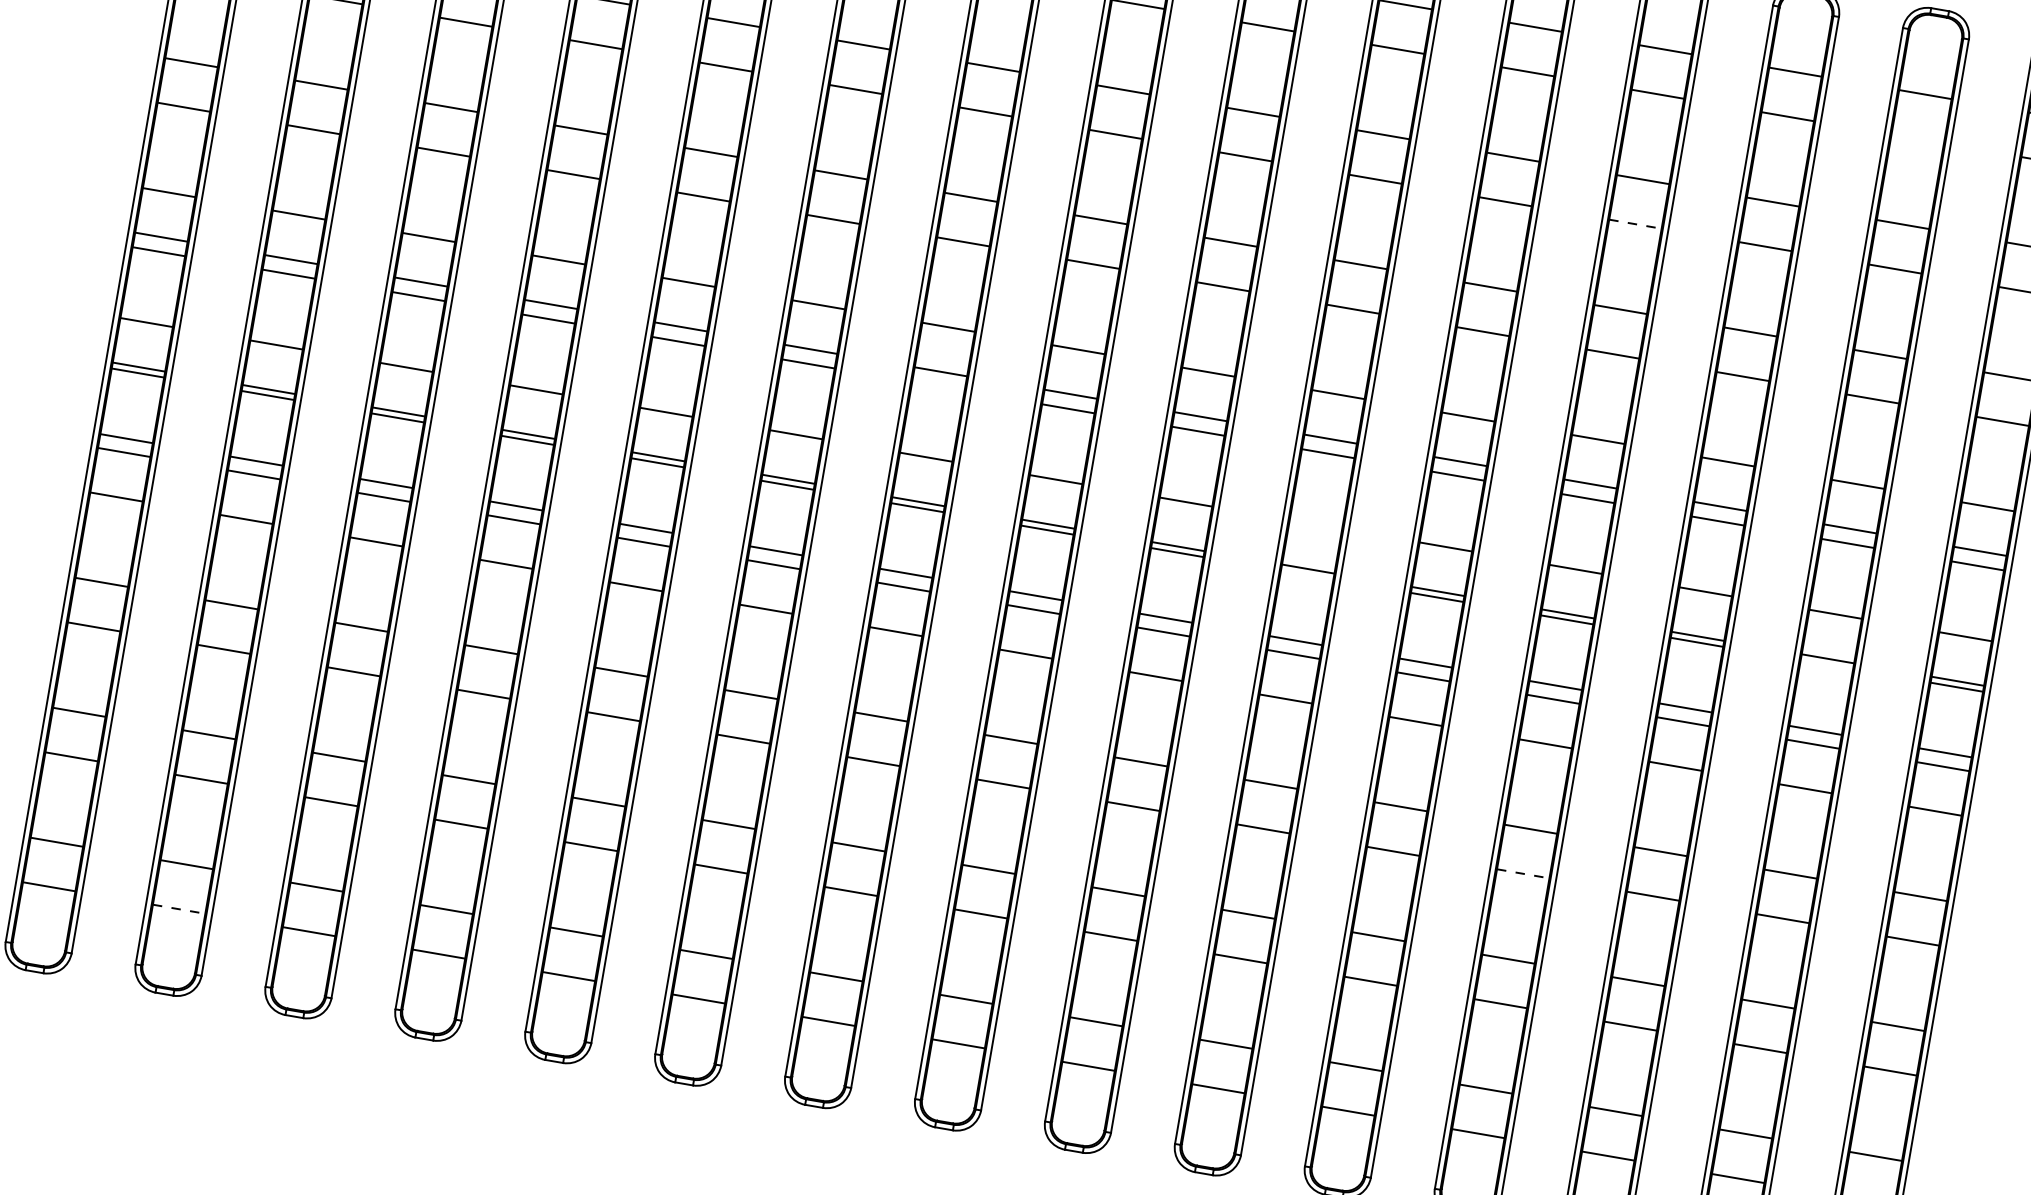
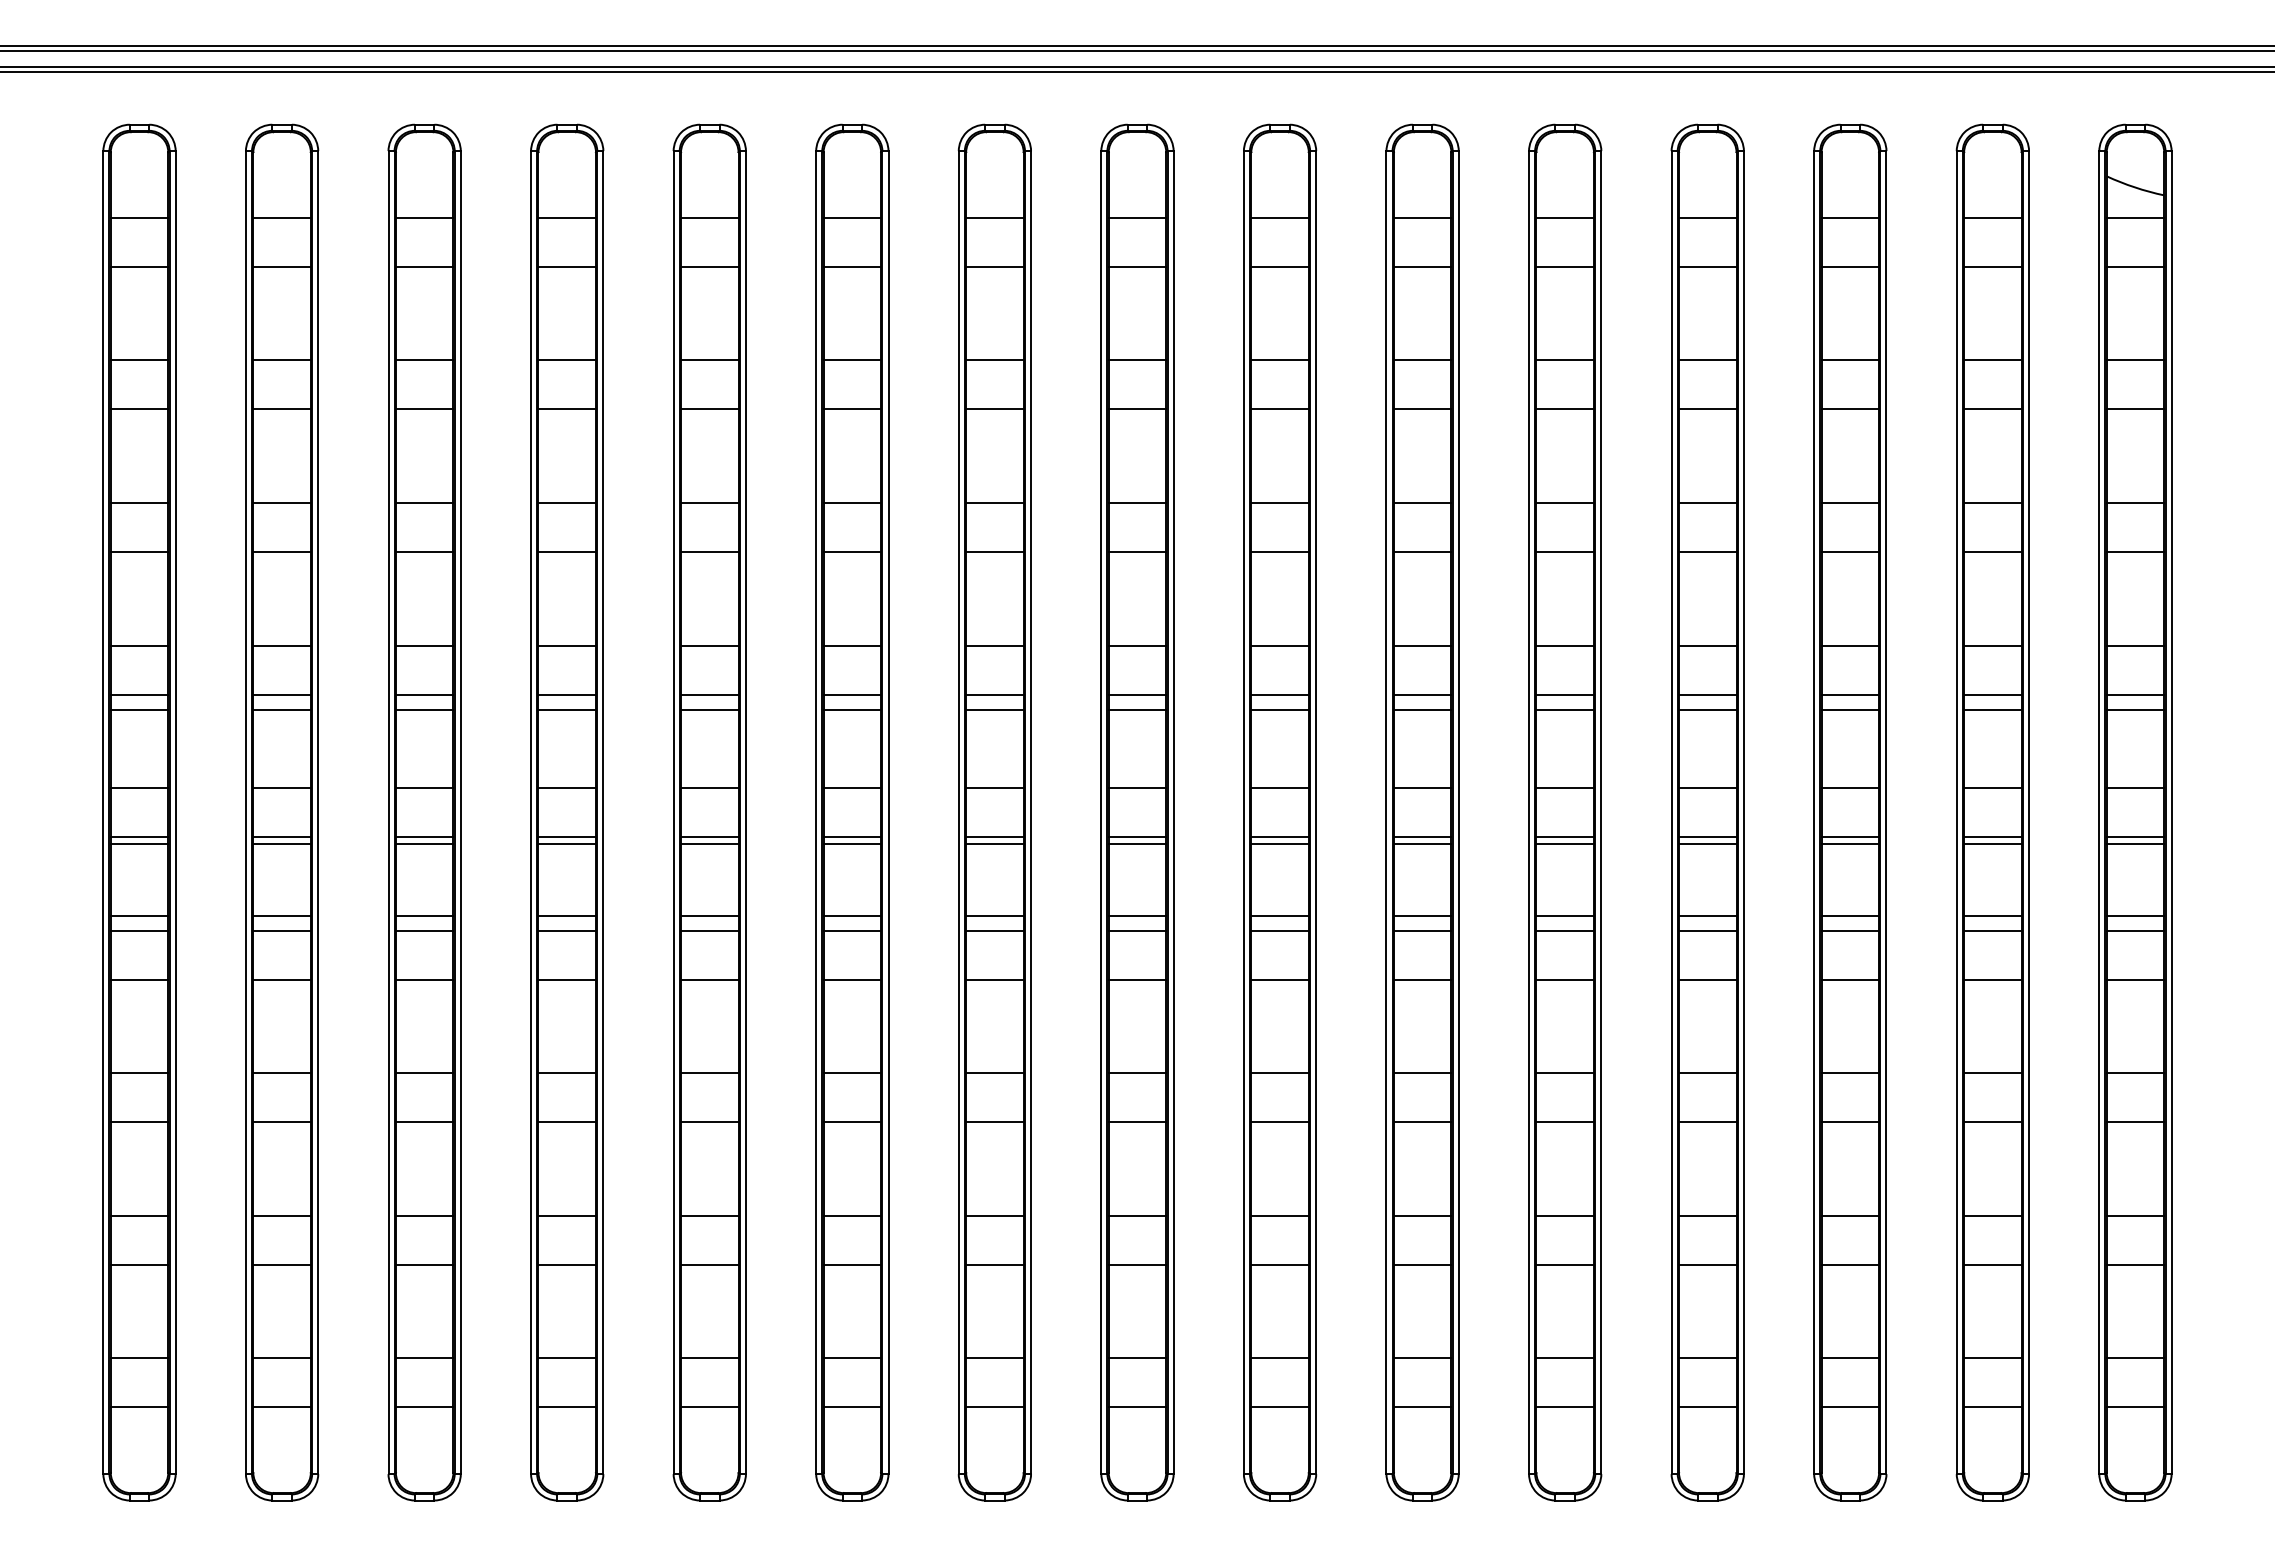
line: (1917, 138) -> (1992, 266), added
line: (1635, 224) -> (1707, 409), dashed -> solid
line: (938, 386) -> (994, 710), added
line: (1315, 524) -> (1422, 788), added
line: (1307, 574) -> (1422, 843), added
line: (1826, 664) -> (1992, 843), added
line: (1522, 874) -> (1707, 1122), dashed -> solid
line: (179, 909) -> (282, 1407), dashed -> solid

